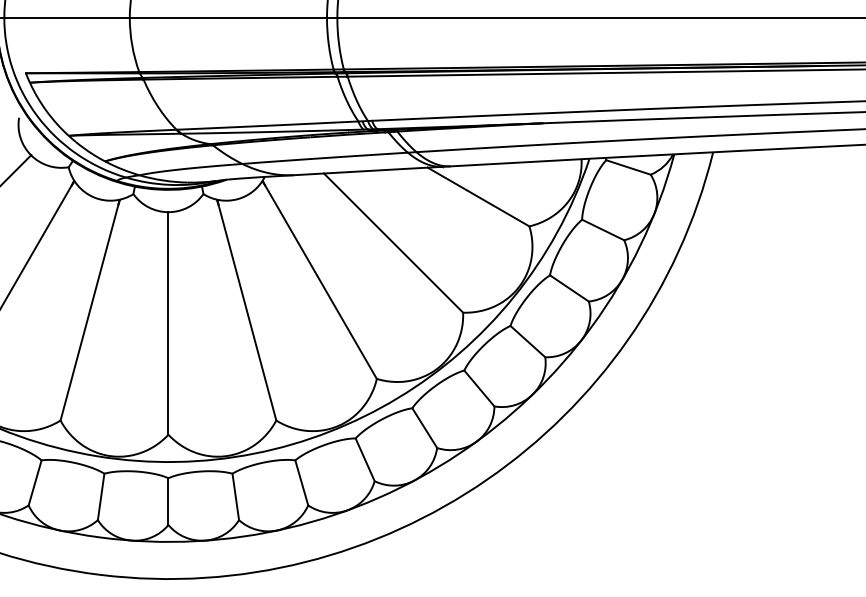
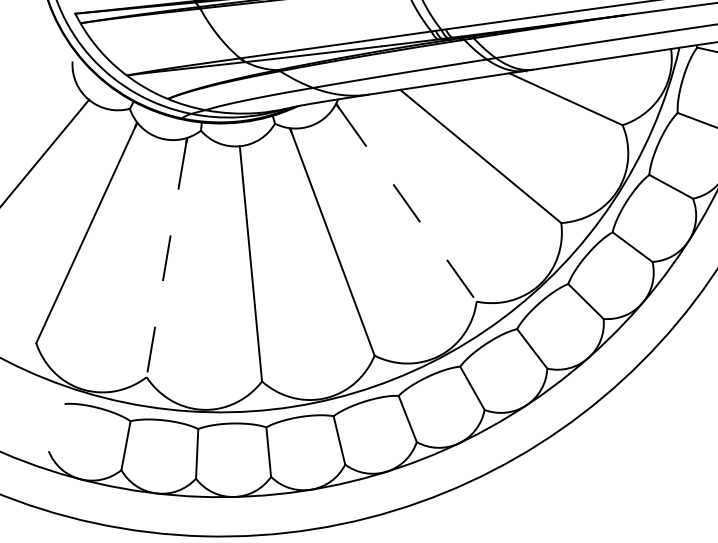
line: (321, 282) -> (408, 205), solid -> dashed
line: (89, 313) -> (166, 261), solid -> dashed

